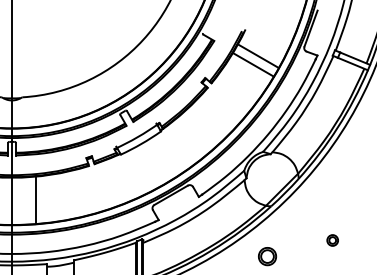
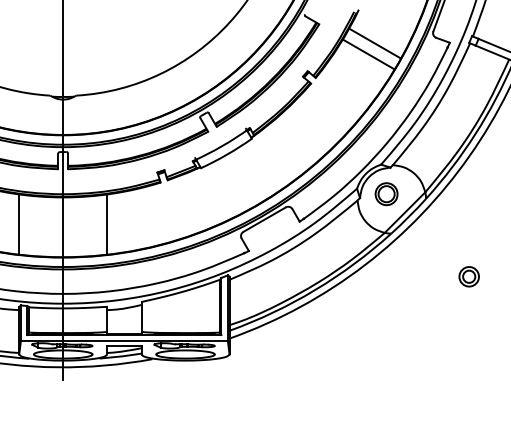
line: (35, 199) -> (107, 224), moved
part: (332, 240) -> (468, 276), size x1.43
part: (267, 256) -> (386, 194), moved

